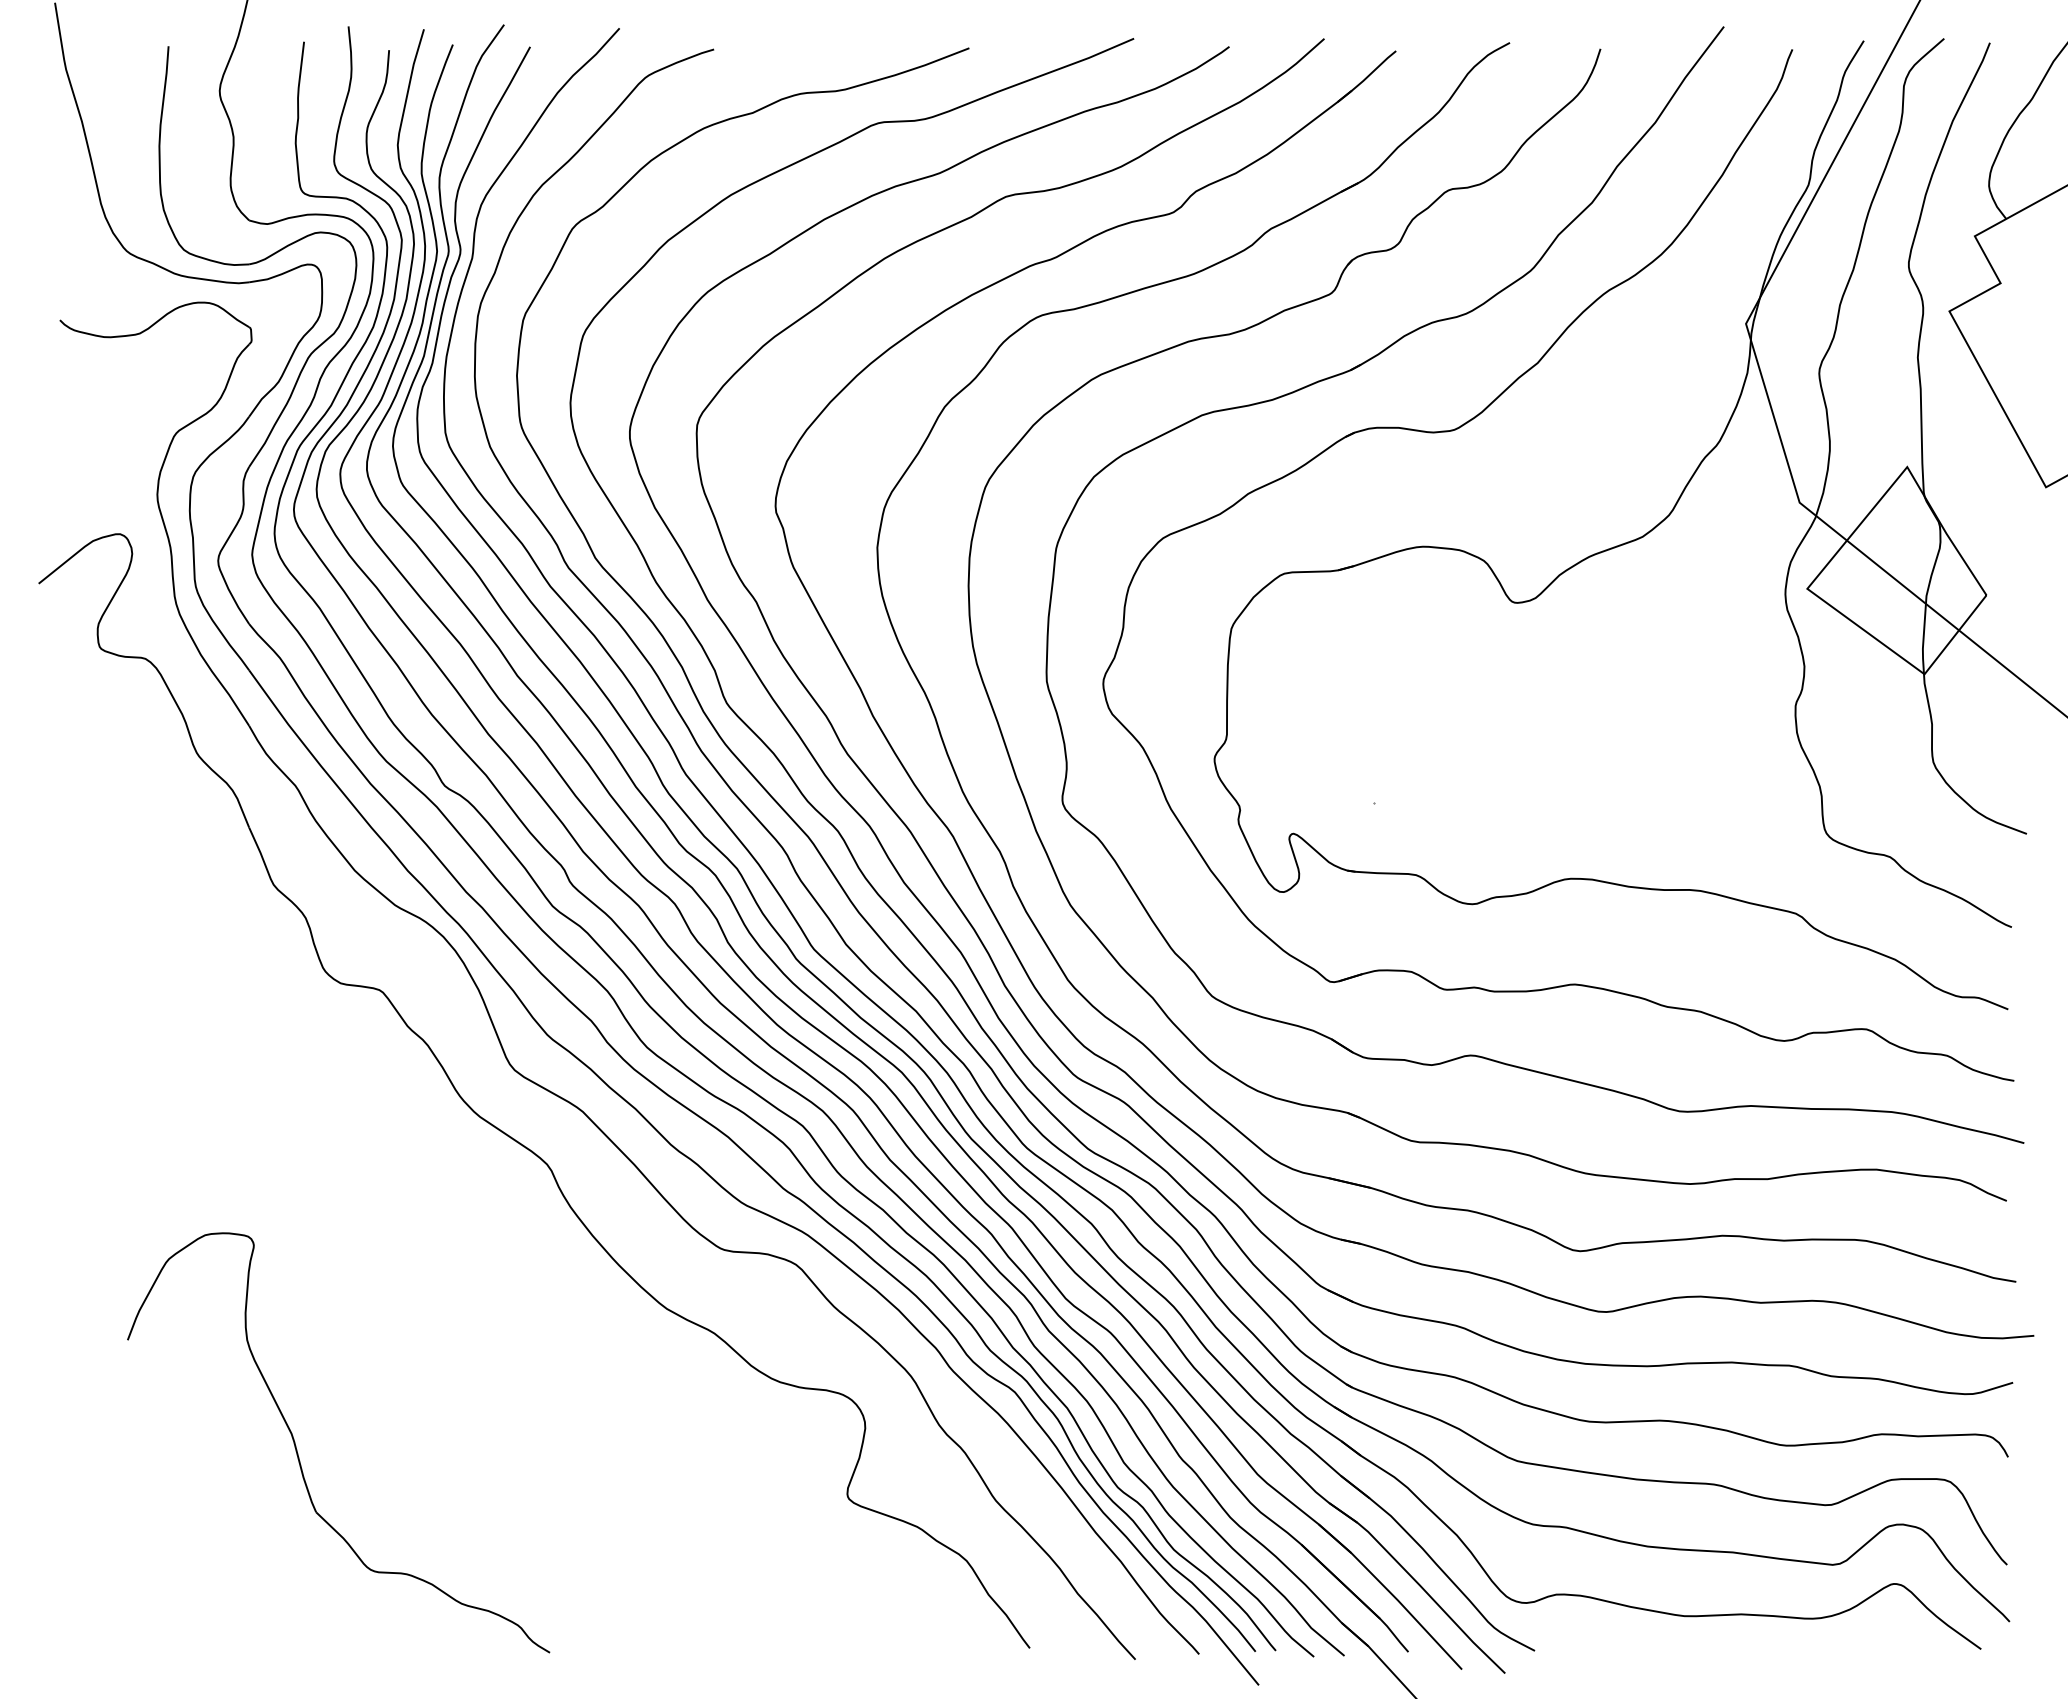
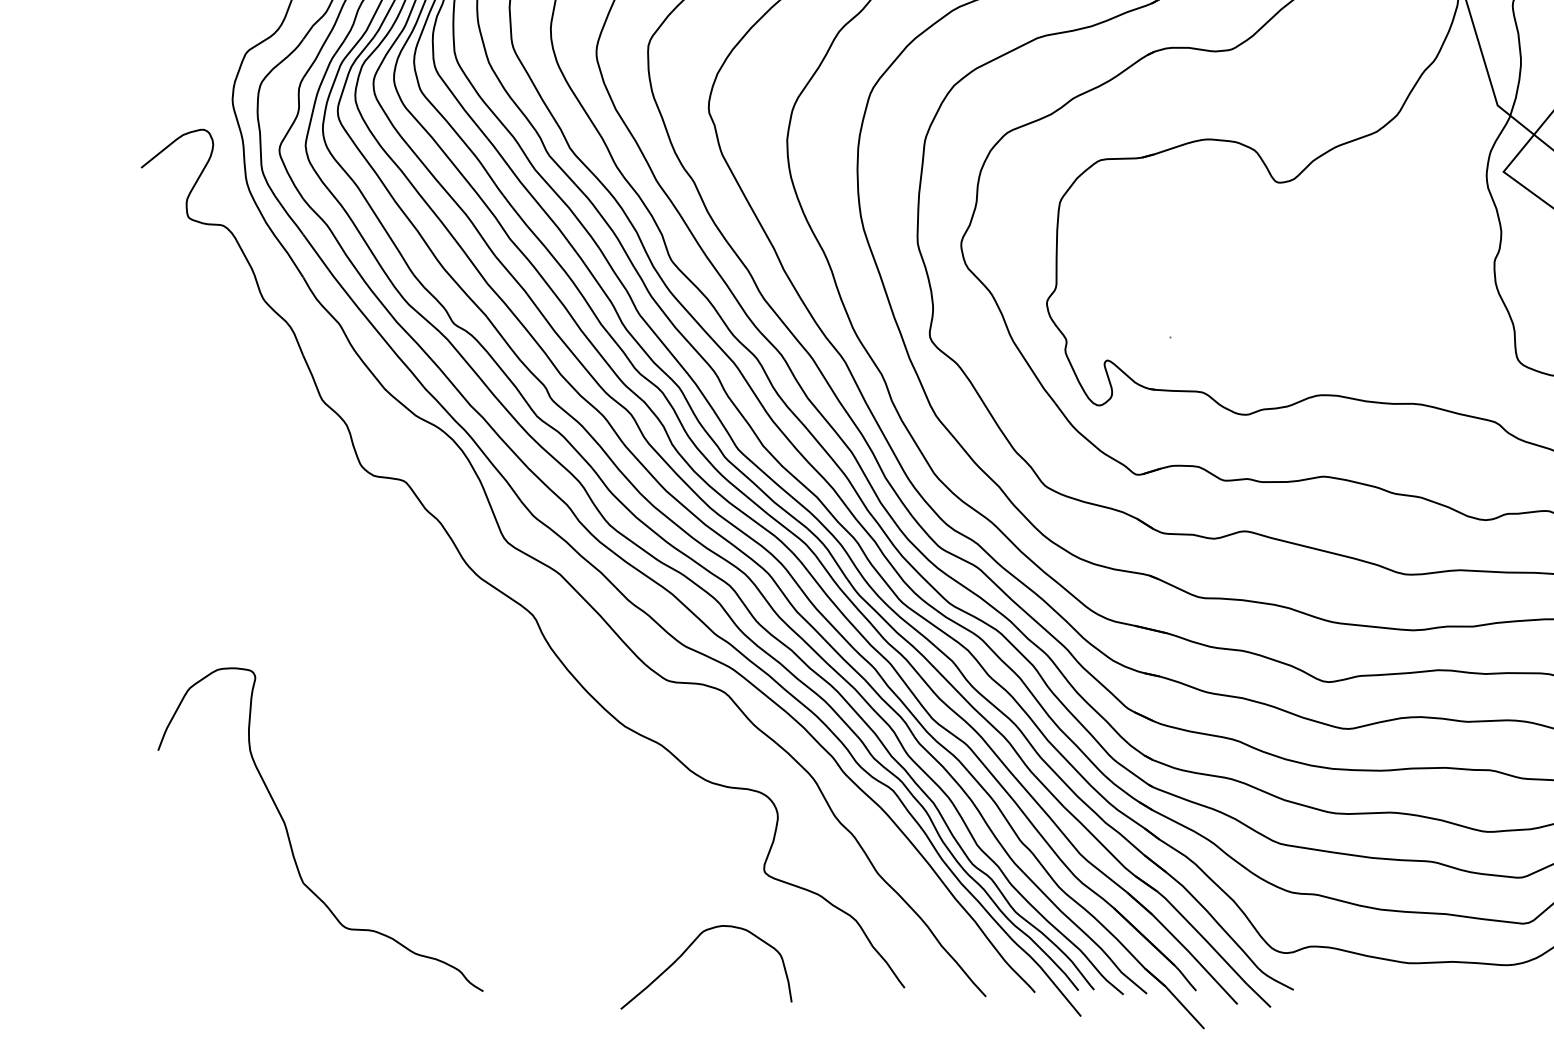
part: (298, 1453) -> (289, 837), moved
curve: (747, 1599) -> (687, 950), added

